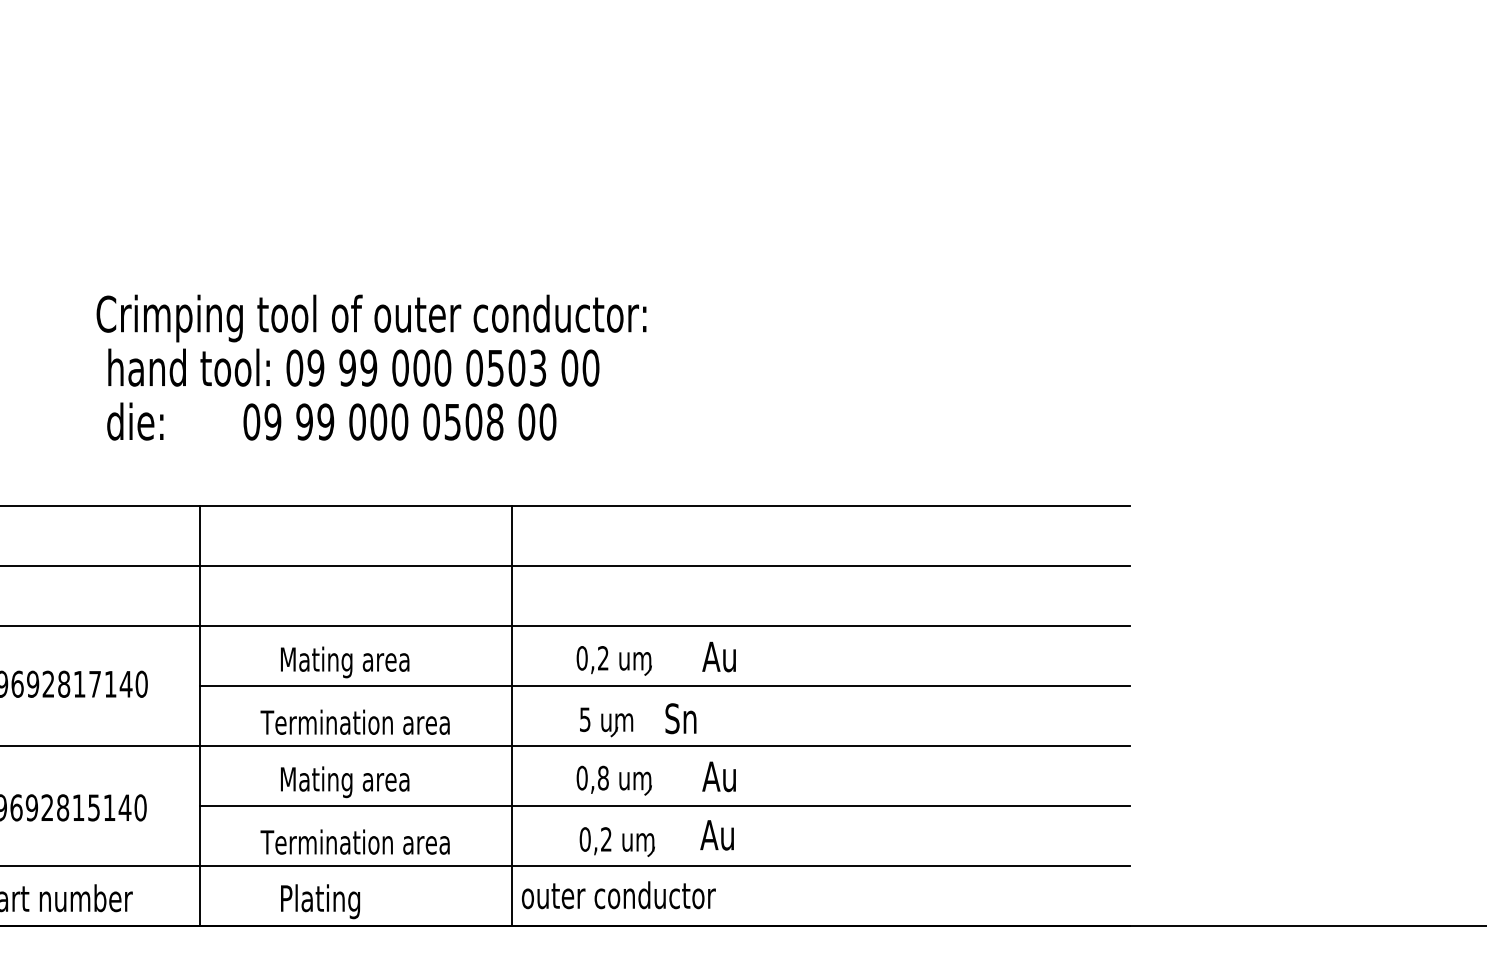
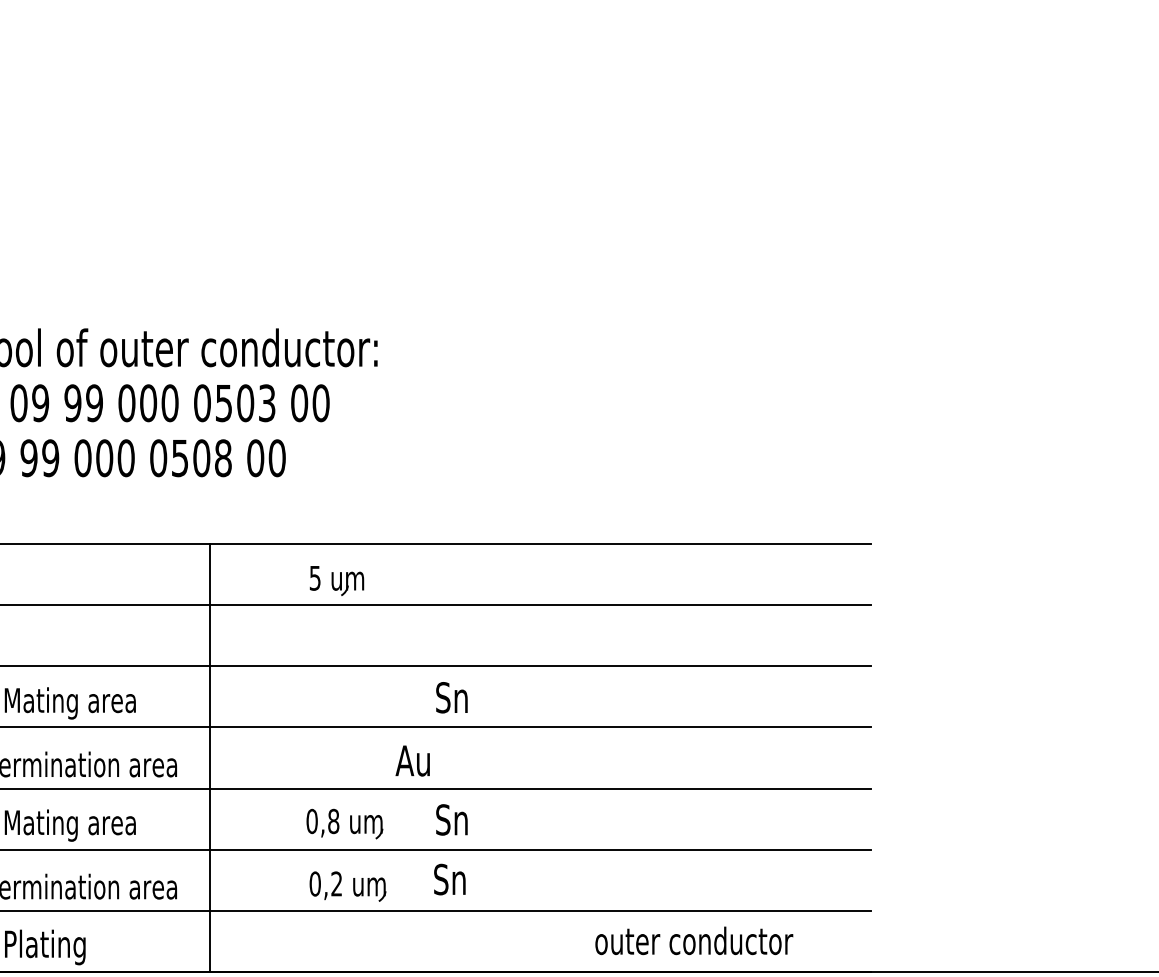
text: (718, 656) -> (451, 697), Au -> Sn
part: (613, 660) -> (344, 701), removed
line: (511, 715) -> (209, 757), moved
text: (680, 718) -> (412, 760), Sn -> Au
part: (606, 722) -> (336, 581), moved
text: (718, 776) -> (451, 819), Au -> Sn
text: (716, 834) -> (449, 878), Au -> Sn
text: (618, 895) -> (693, 941), moved

